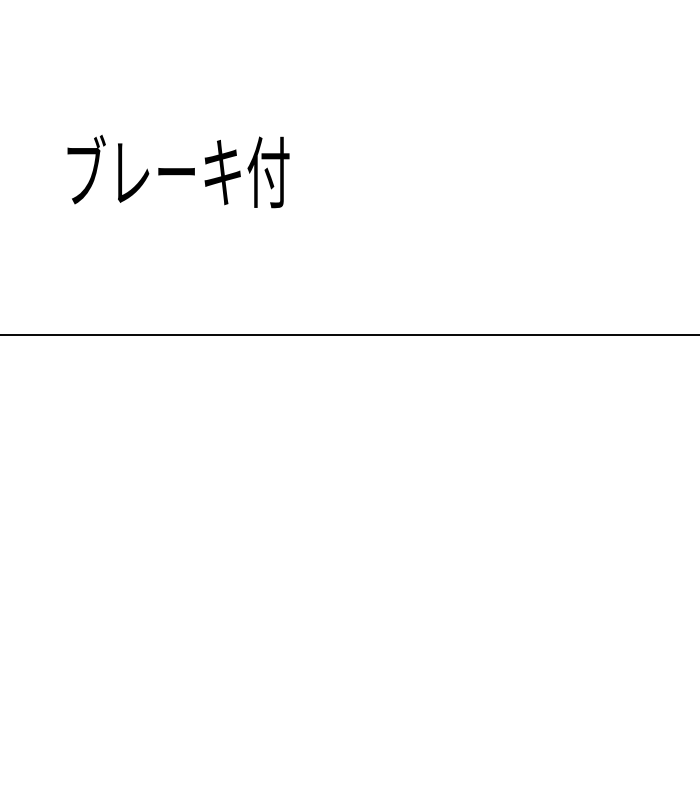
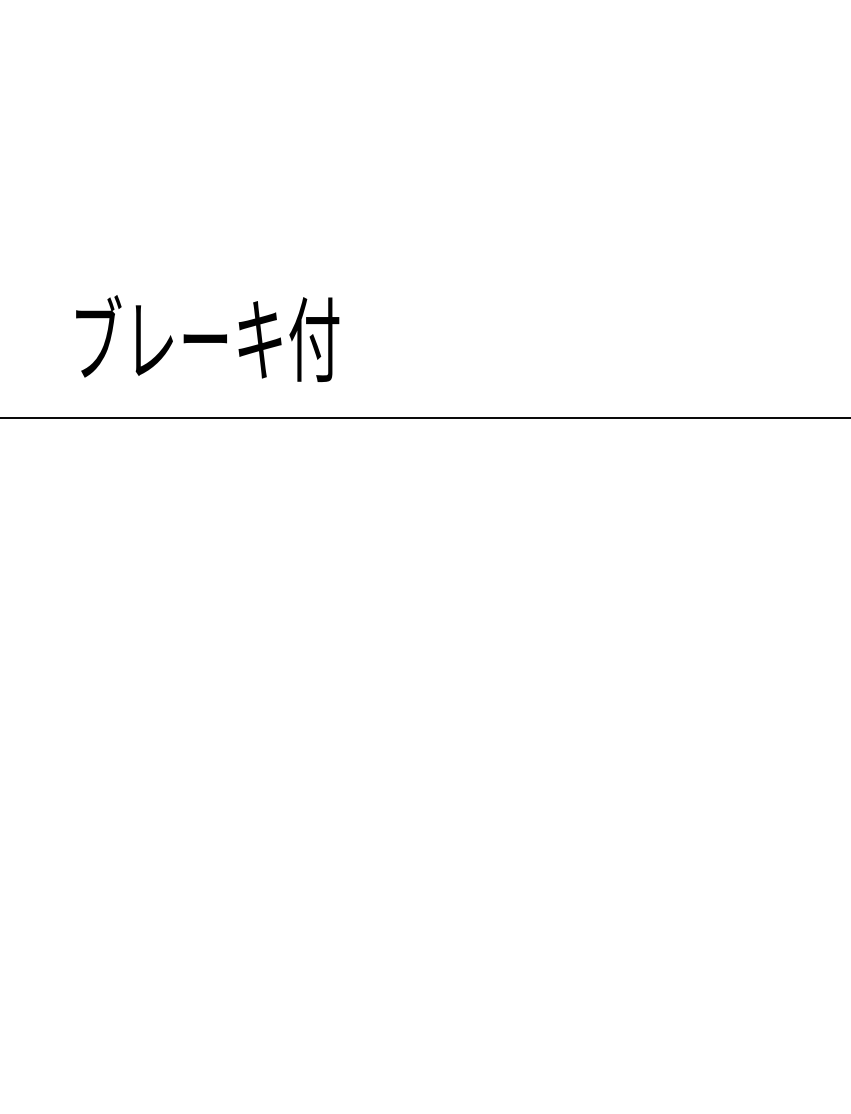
text: (178, 171) -> (207, 338), moved

